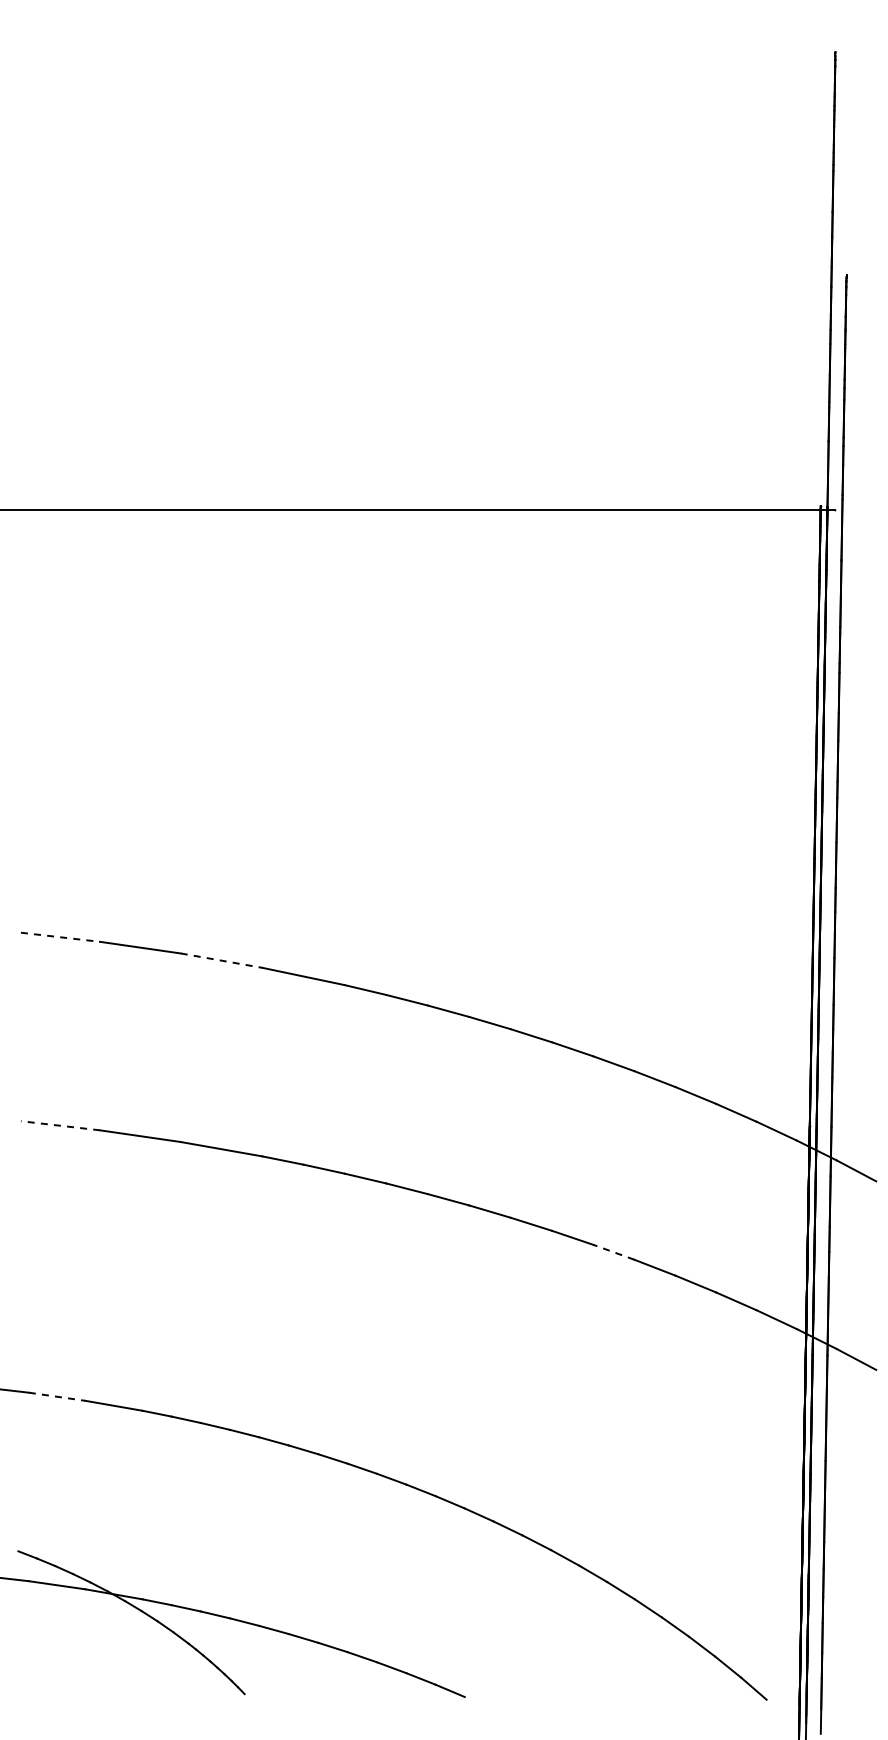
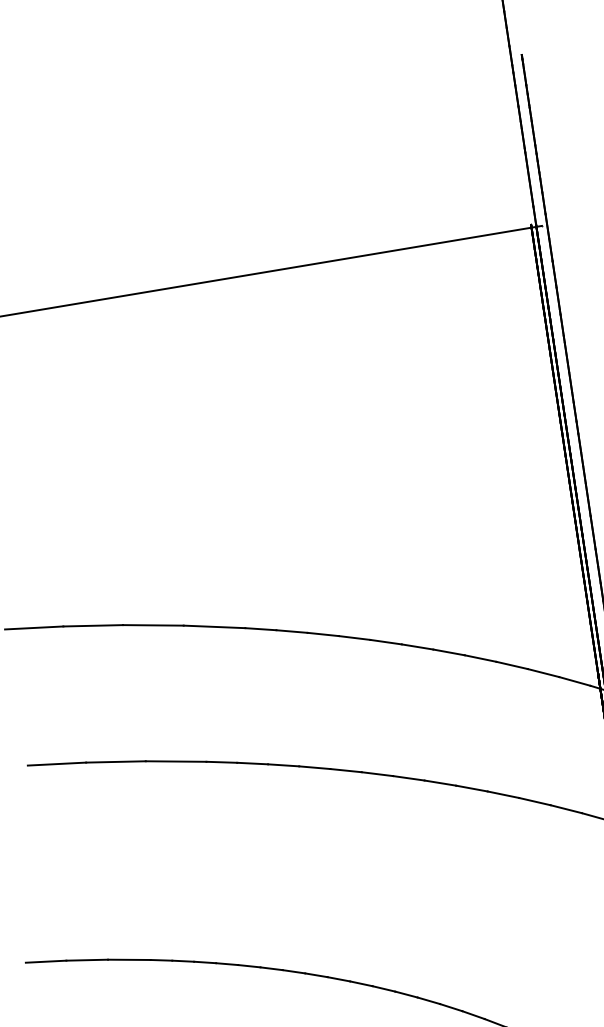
line: (60, 937) -> (34, 628), dashed -> solid
line: (222, 960) -> (153, 625), dashed -> solid
line: (60, 1125) -> (56, 763), dashed -> solid
line: (613, 1252) -> (471, 788), dashed -> solid
line: (57, 1396) -> (87, 959), dashed -> solid

